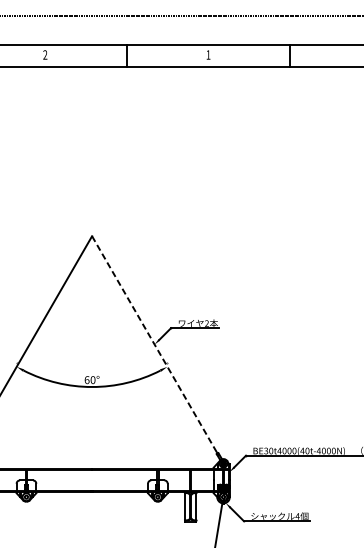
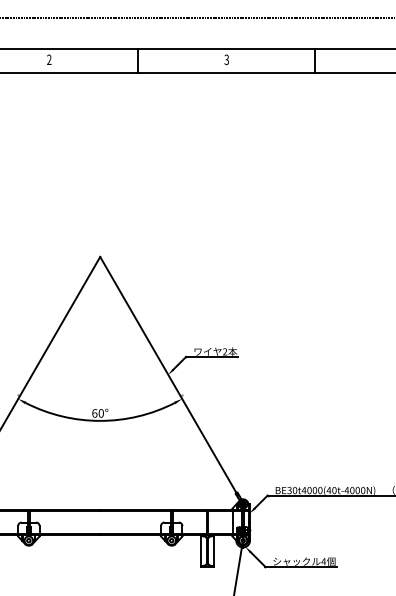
text: (208, 54) -> (226, 59), 1 -> 3
line: (154, 345) -> (168, 375), dashed -> solid

